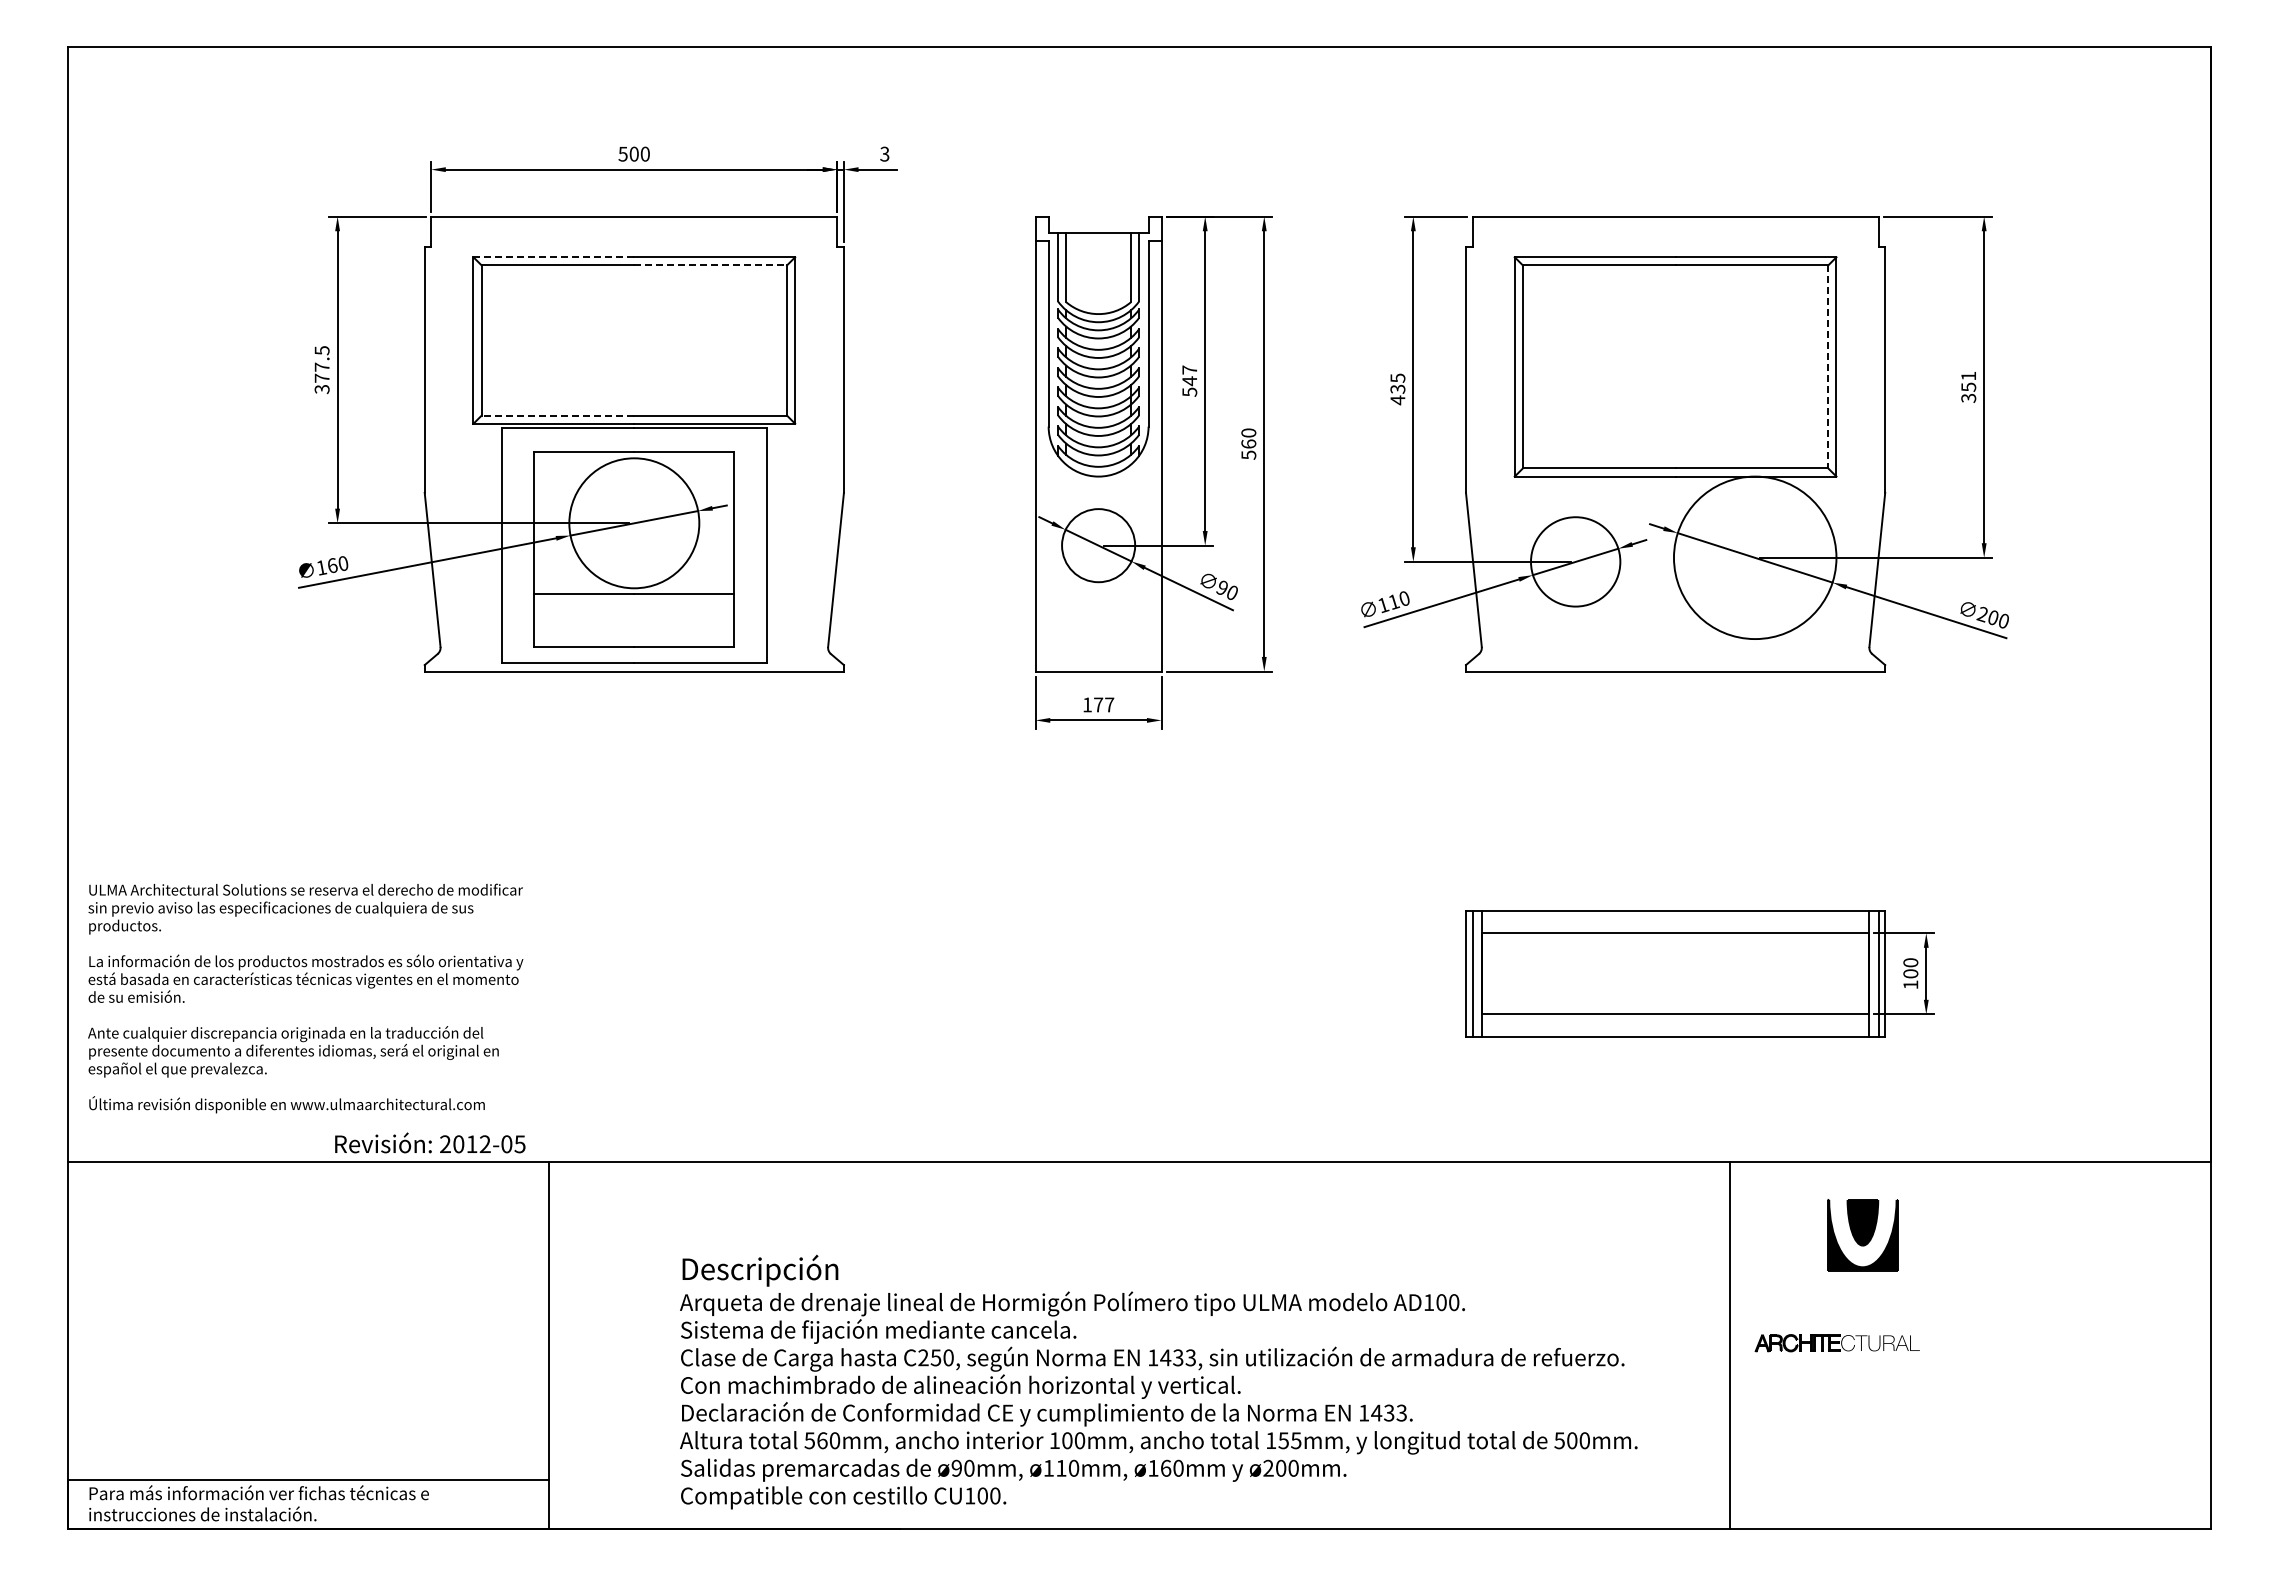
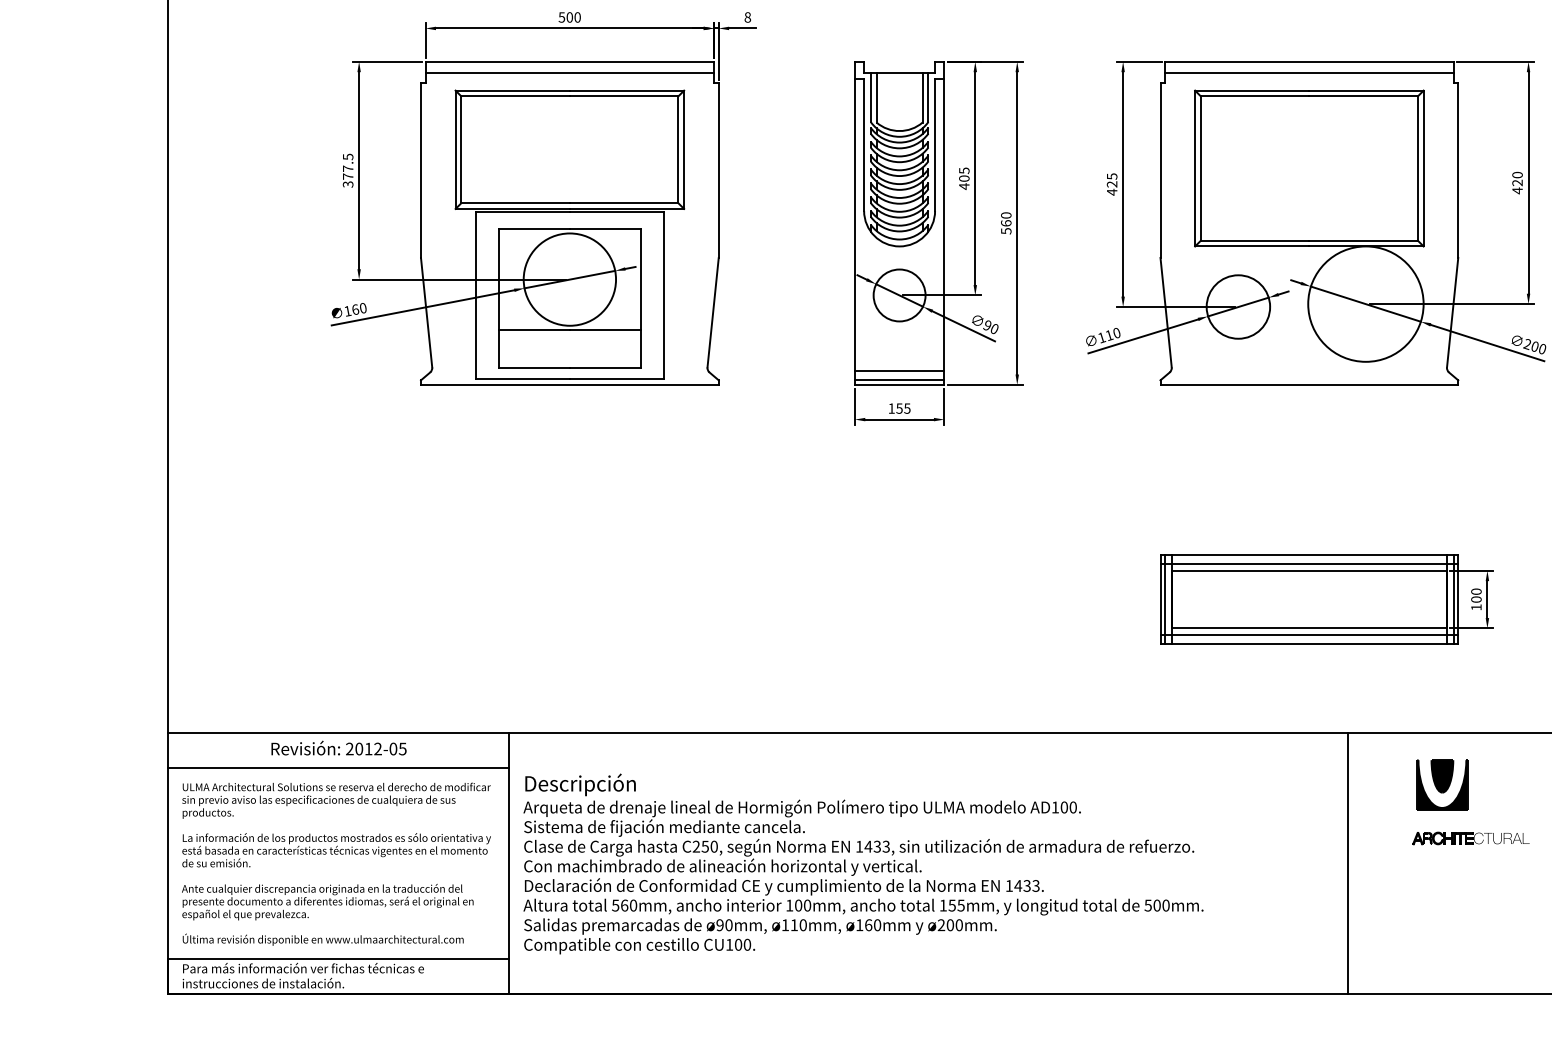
text: (884, 153) -> (747, 16), 3 -> 8
line: (634, 232) -> (569, 73), added
line: (1675, 232) -> (1309, 73), added
line: (553, 257) -> (512, 90), dashed -> solid
line: (711, 265) -> (624, 96), dashed -> solid
line: (1828, 366) -> (1417, 168), dashed -> solid
text: (1189, 381) -> (964, 178), 547 -> 405
text: (1968, 387) -> (1517, 183), 351 -> 420
text: (1397, 388) -> (1111, 183), 435 -> 425
line: (557, 415) -> (515, 203), dashed -> solid
line: (1098, 651) -> (899, 370), added
line: (1098, 665) -> (899, 380), added
text: (1103, 704) -> (903, 408), 177 -> 155
line: (1675, 923) -> (1309, 563), added
text: (305, 998) -> (336, 864), moved
line: (1675, 1023) -> (1309, 634), added
text: (430, 1142) -> (339, 747), moved
line: (308, 1210) -> (338, 767), added
part: (1836, 1343) -> (1470, 838), moved
text: (1158, 1381) -> (863, 863), moved

